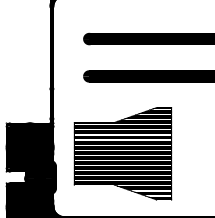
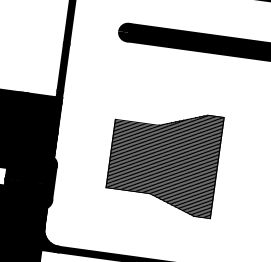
part: (122, 153) -> (163, 160), size x0.7

